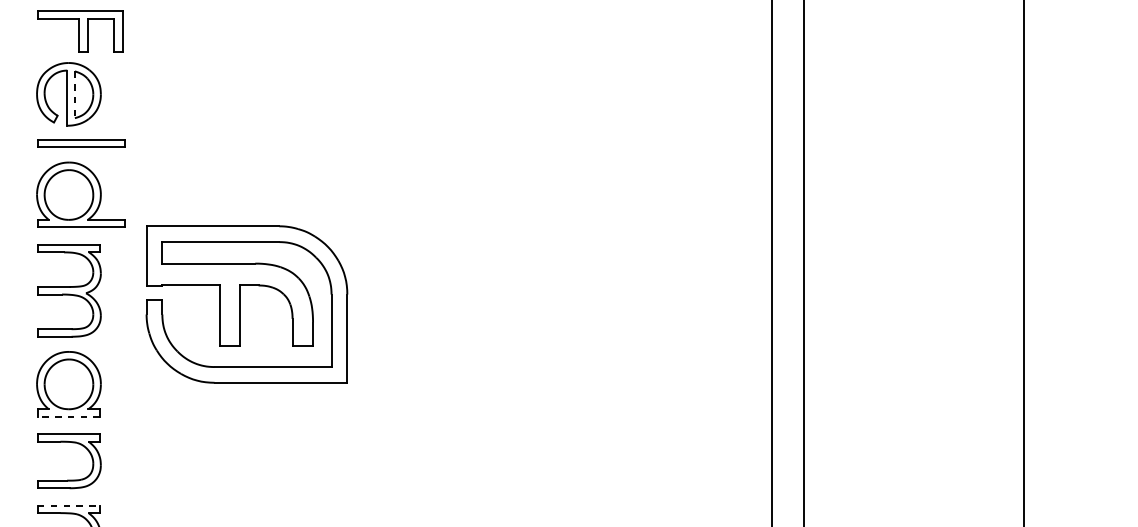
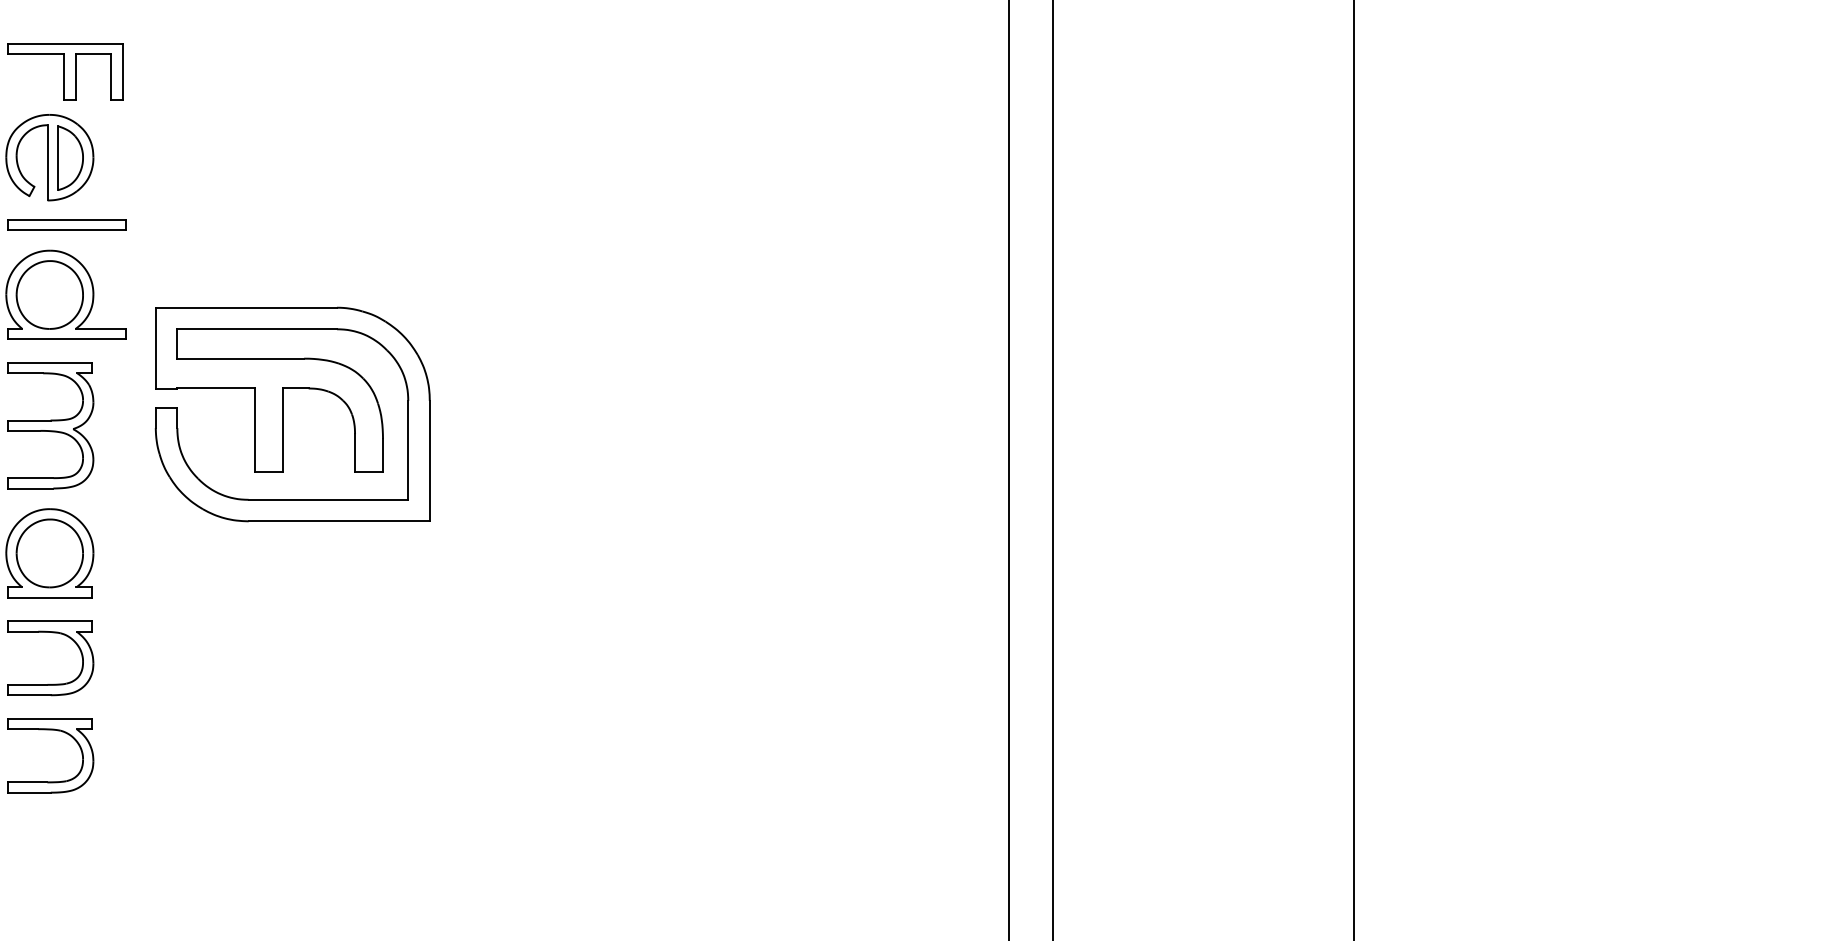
line: (74, 94) -> (57, 158), dashed -> solid
part: (240, 304) -> (283, 414), moved
line: (68, 416) -> (49, 597), dashed -> solid
line: (69, 505) -> (50, 718), dashed -> solid

